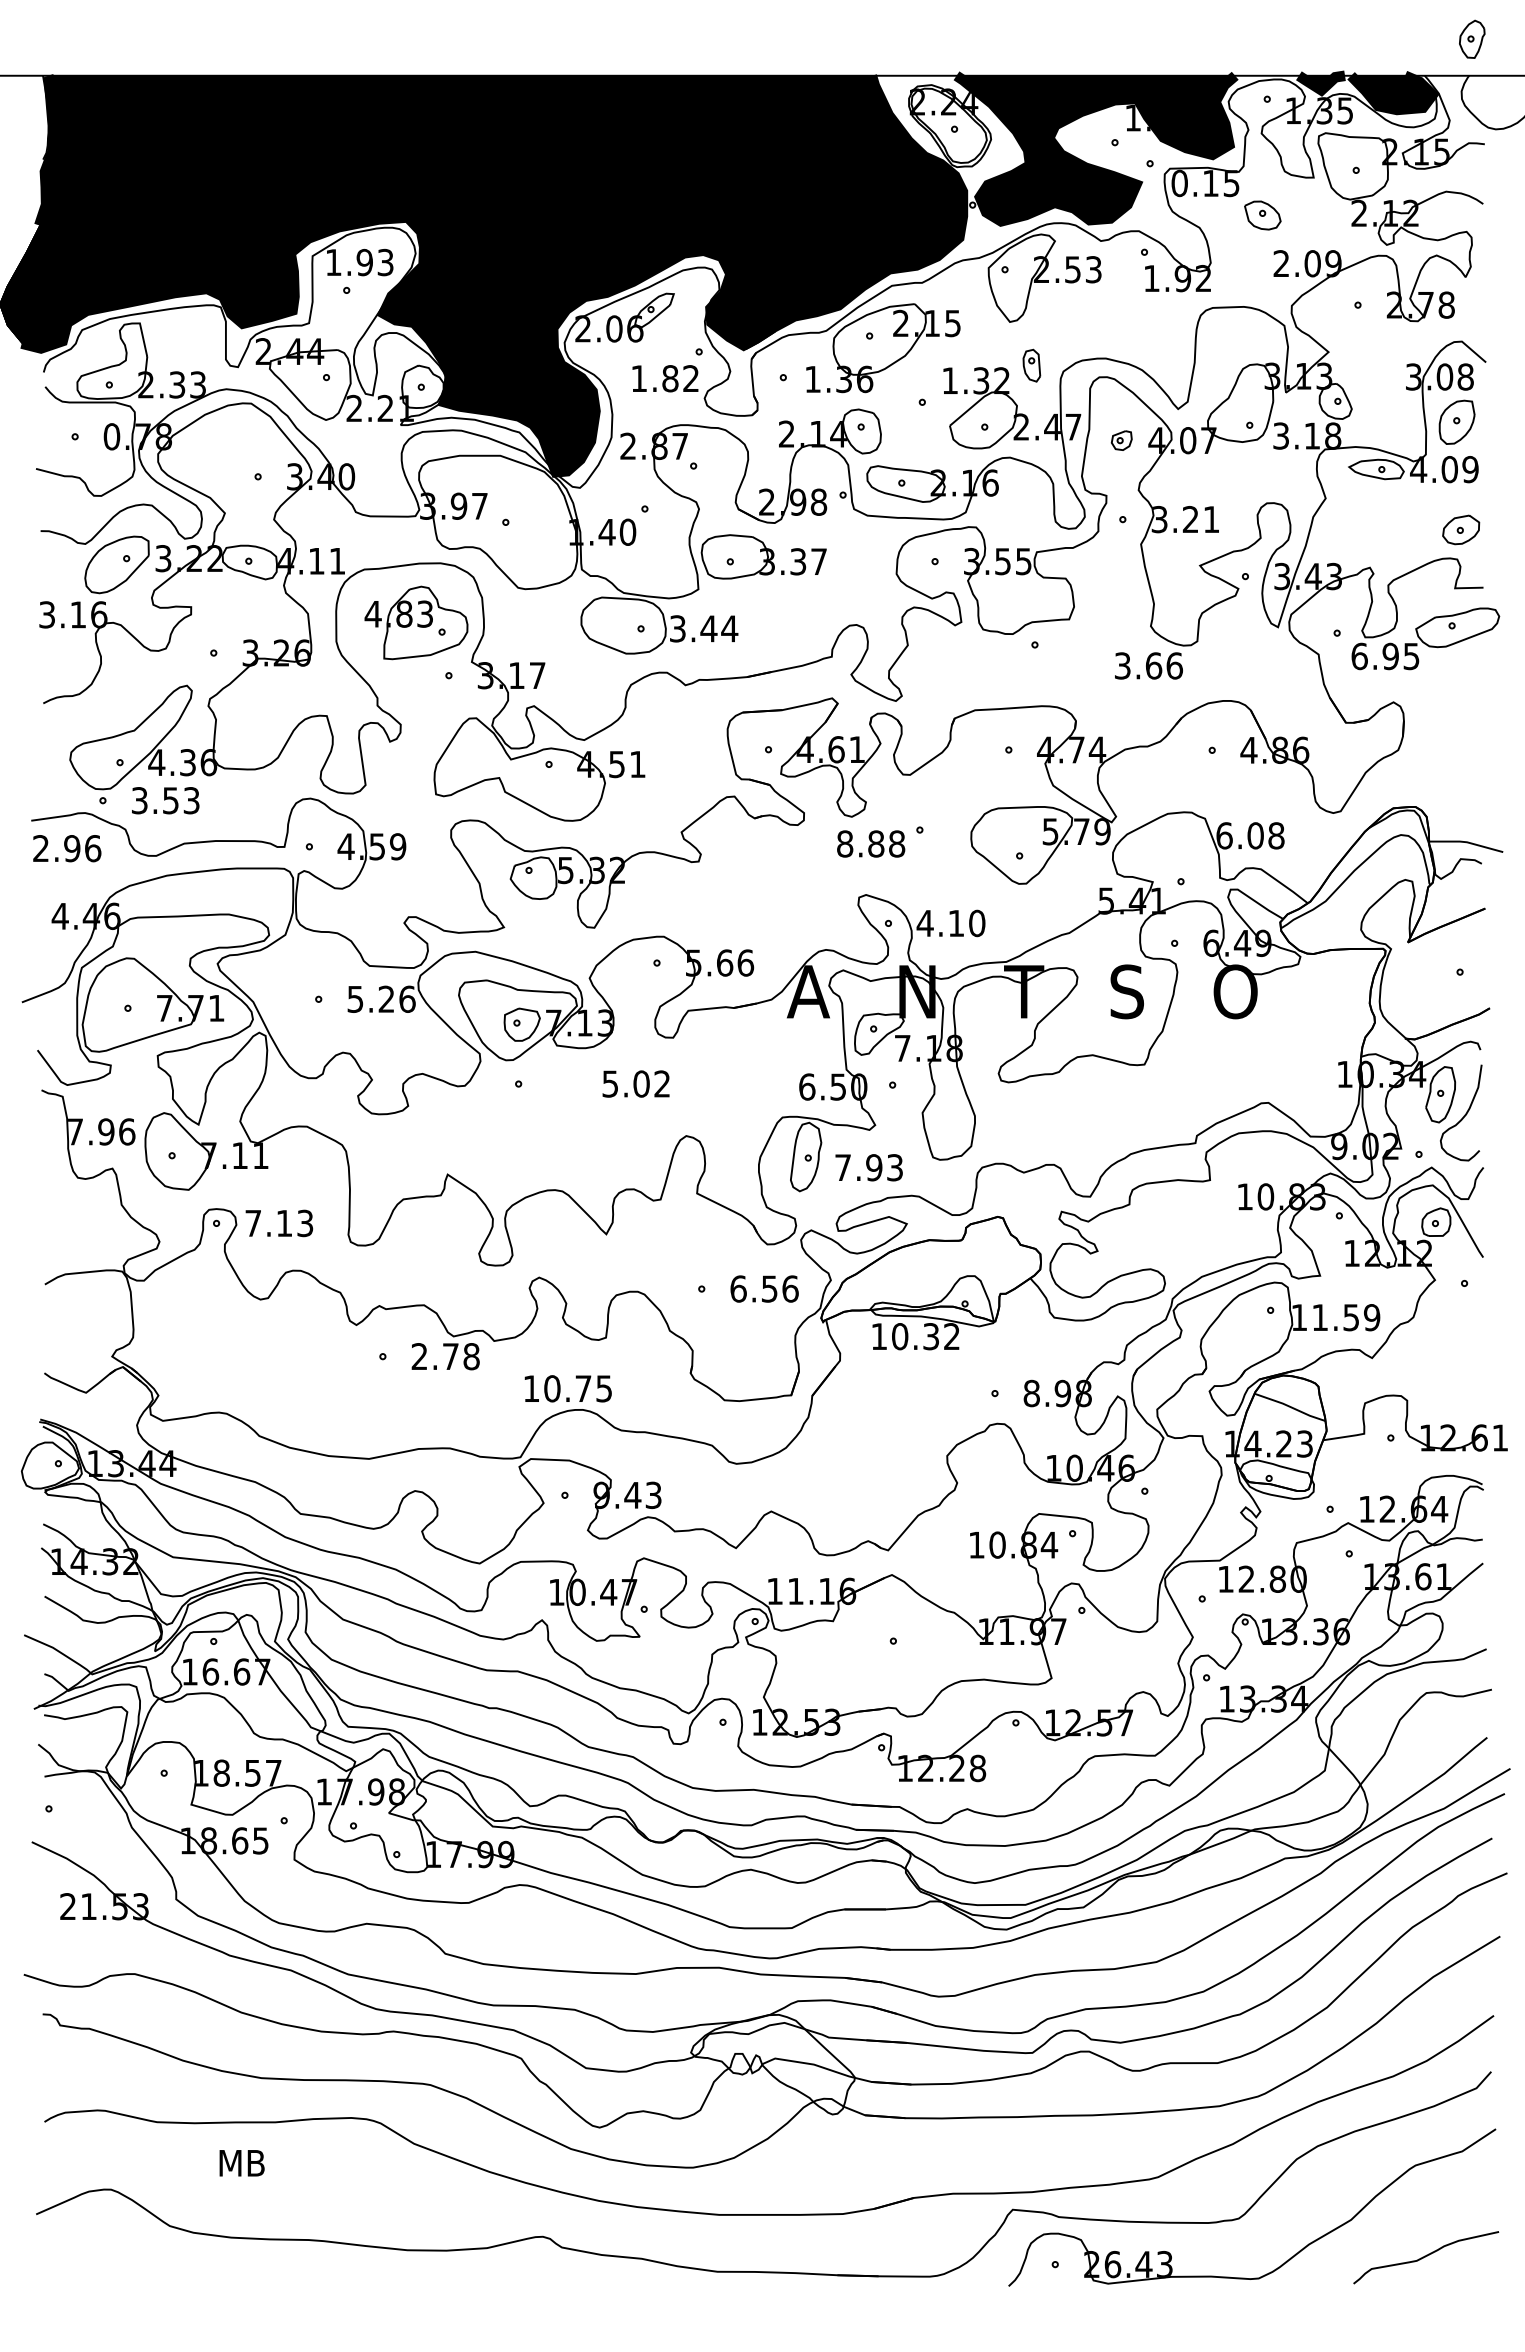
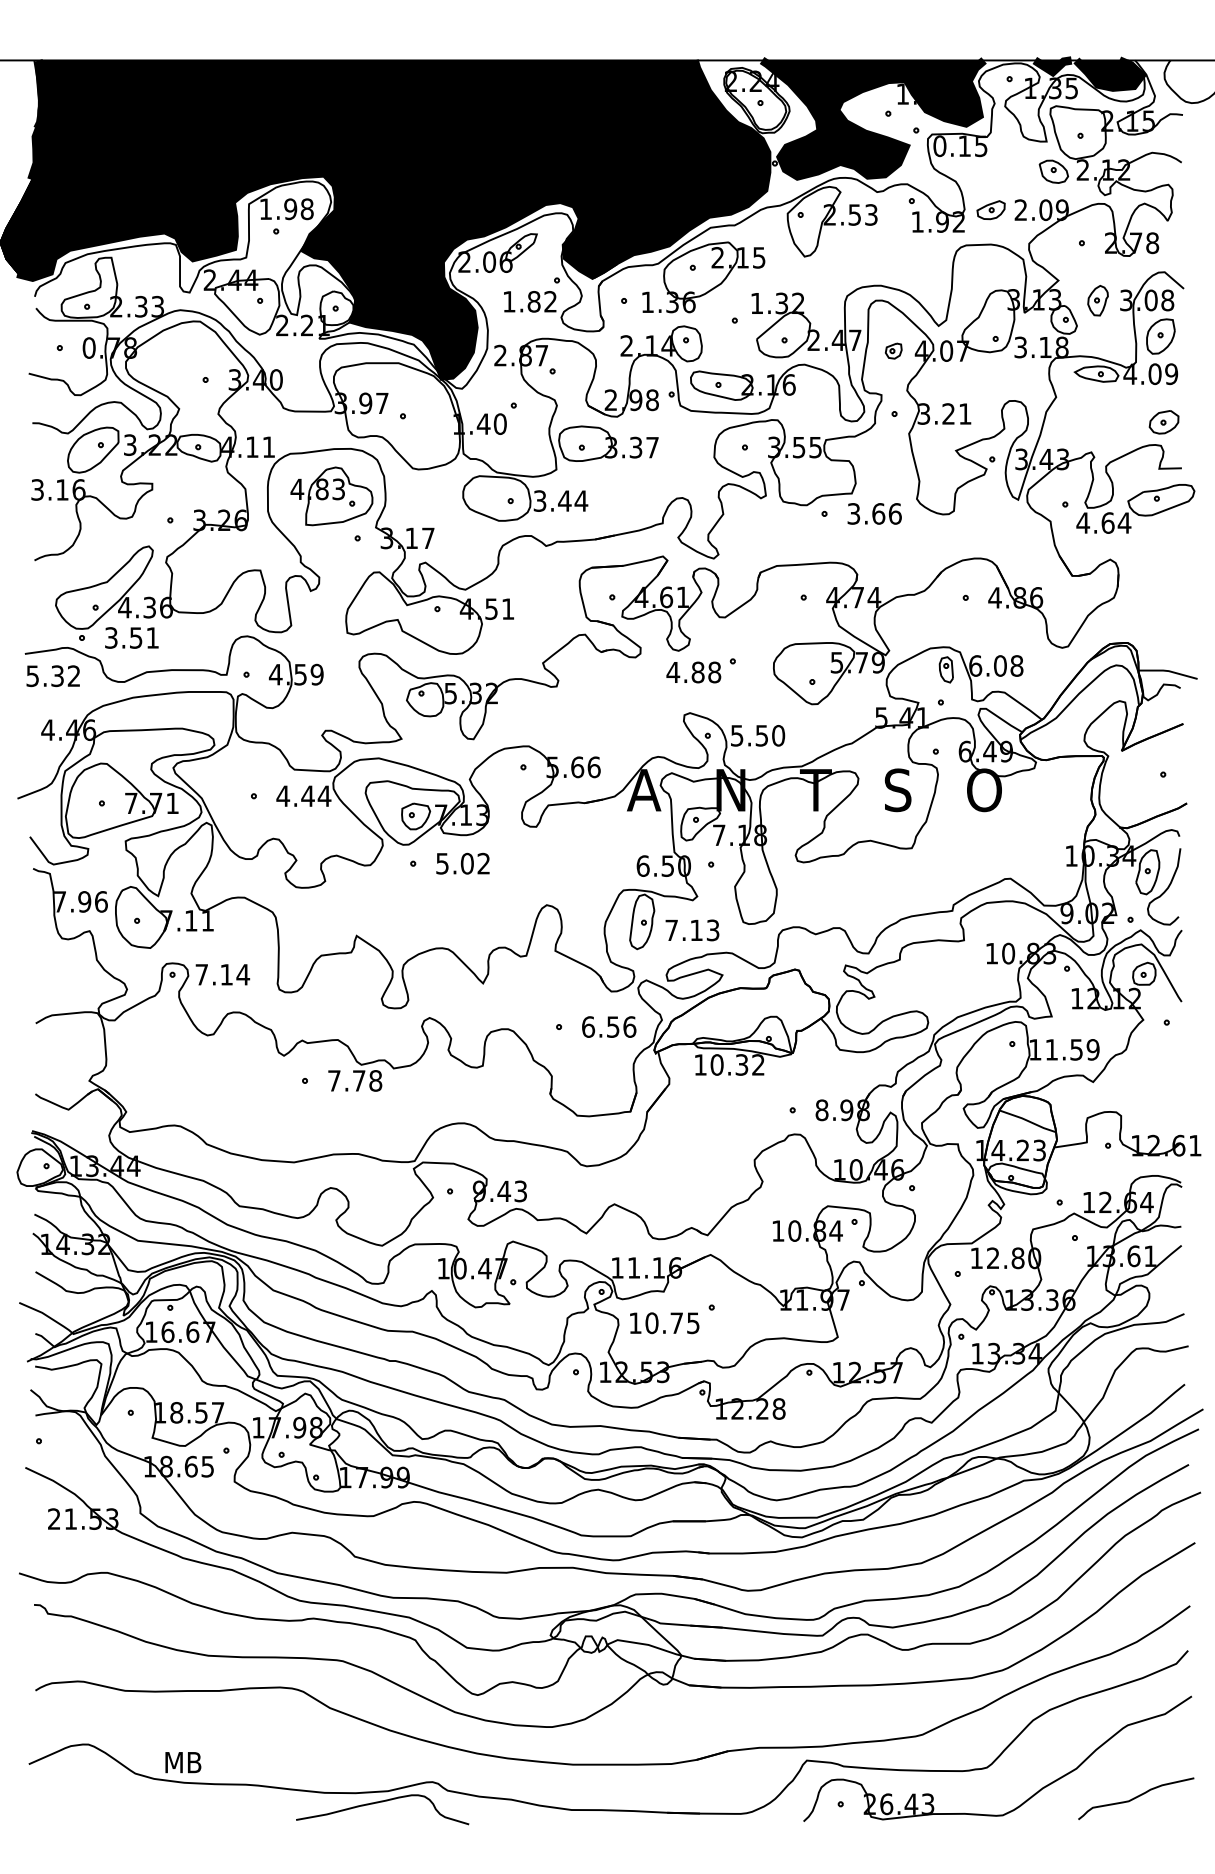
part: (1472, 38) -> (1098, 300), moved
part: (1262, 215) -> (1053, 171), moved
text: (385, 262) -> (307, 209), 1.93 -> 1.98
part: (1243, 263) -> (990, 210), added
part: (1031, 365) -> (946, 669), moved
text: (1385, 656) -> (1103, 523), 6.95 -> 4.64
text: (1148, 665) -> (874, 513), moved
text: (191, 800) -> (152, 637), 3.53 -> 3.51
text: (844, 843) -> (672, 672), 8.88 -> 4.88
text: (67, 848) -> (53, 676), 2.96 -> 5.32
text: (939, 923) -> (748, 735), 4.10 -> 5.50
text: (380, 998) -> (303, 795), 5.26 -> 4.44
text: (635, 1083) -> (462, 863), moved
text: (874, 1167) -> (696, 930), 7.93 -> 7.13
text: (304, 1223) -> (242, 974), 7.13 -> 7.14
text: (419, 1356) -> (334, 1080), 2.78 -> 7.78
text: (567, 1388) -> (664, 1323), moved
text: (241, 2163) -> (182, 1762), moved
curve: (478, 2262) -> (381, 1802), added

